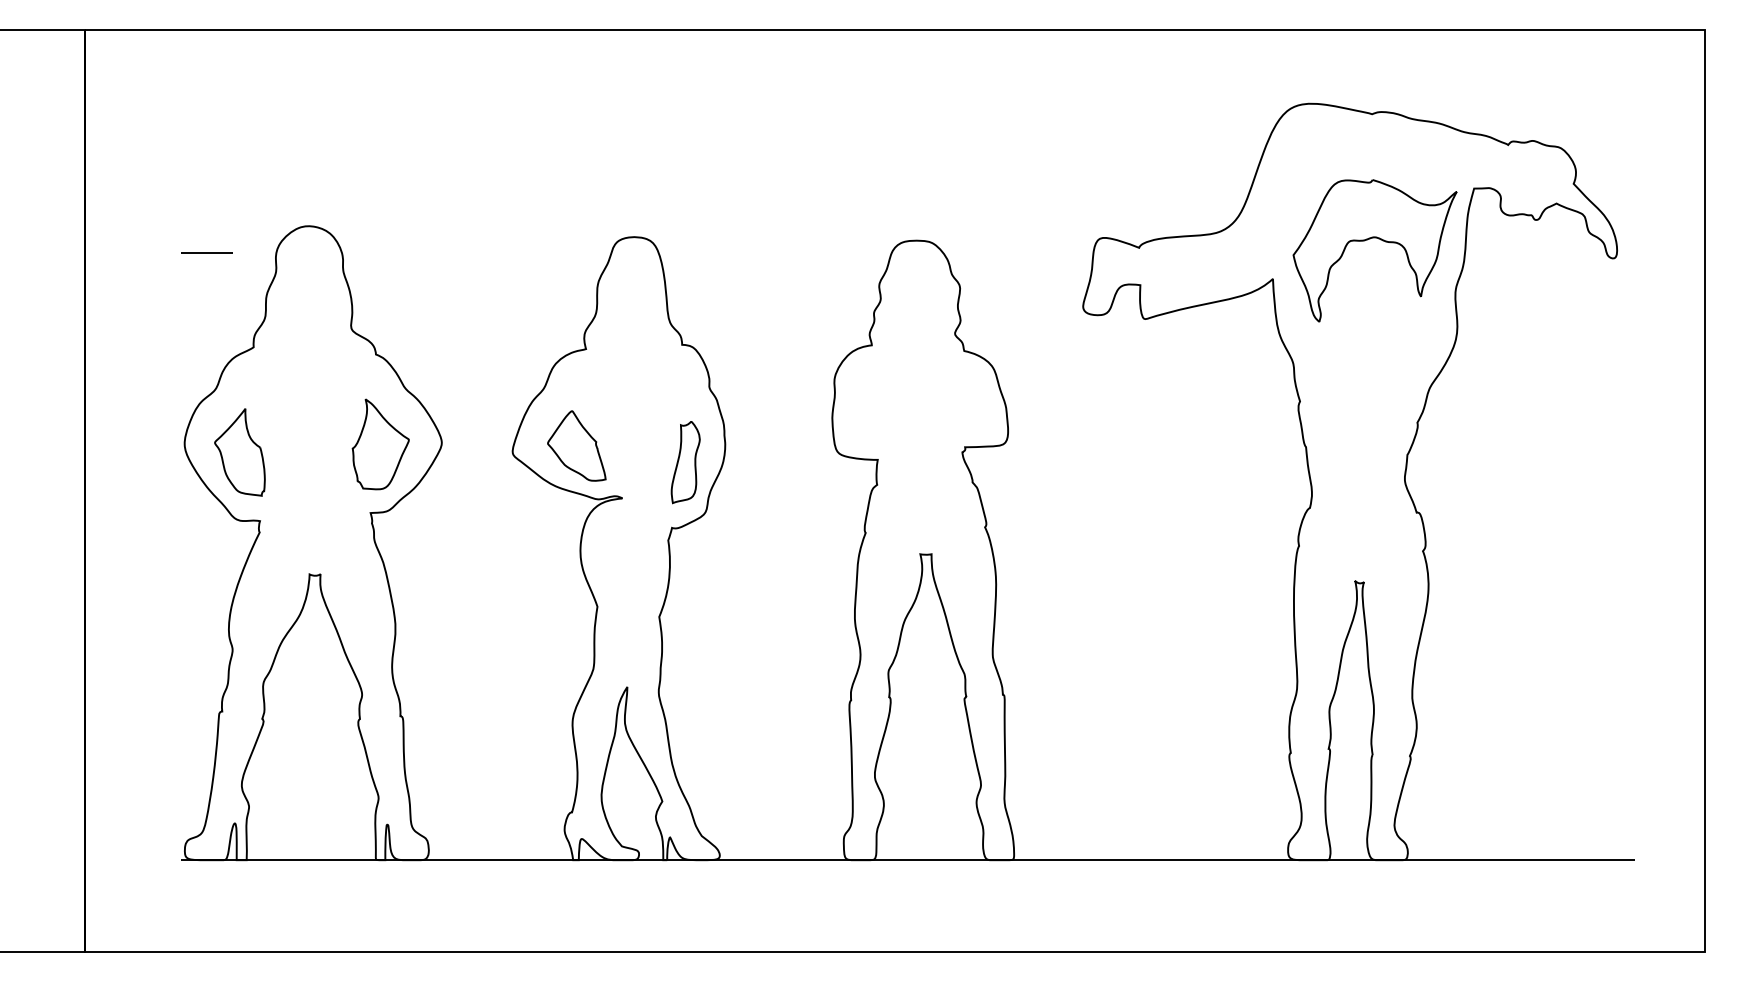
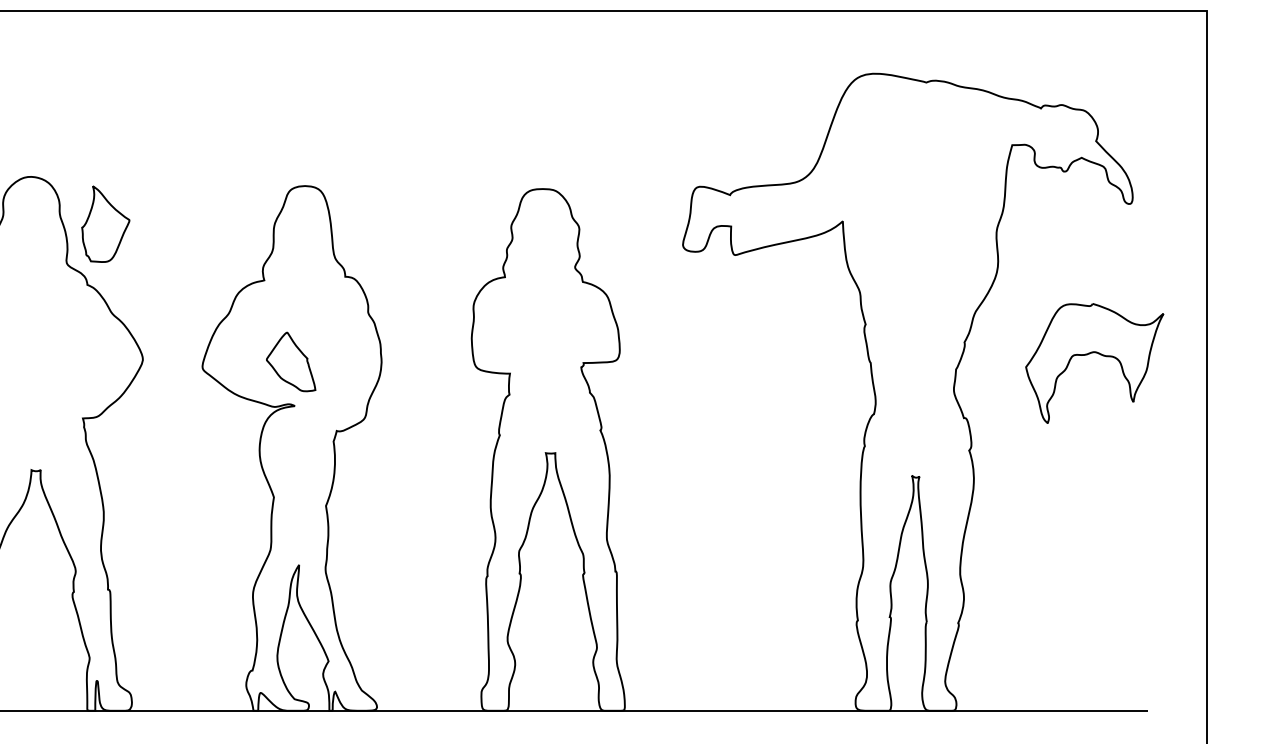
part: (1380, 240) -> (1099, 354), moved
part: (380, 444) -> (105, 224), moved
part: (576, 445) -> (290, 361), moved
part: (685, 462) -> (348, 375), removed

